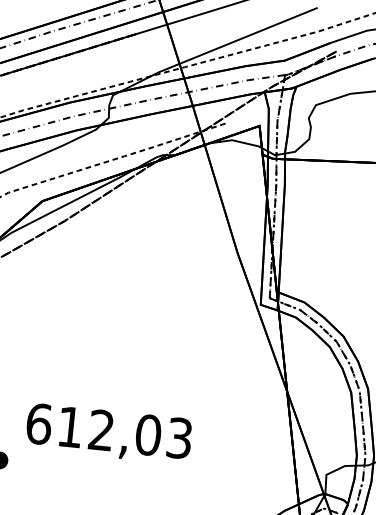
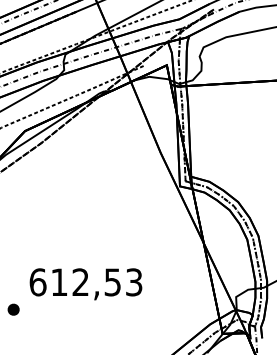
text: (147, 435) -> (112, 282), 612,03 -> 612,53

